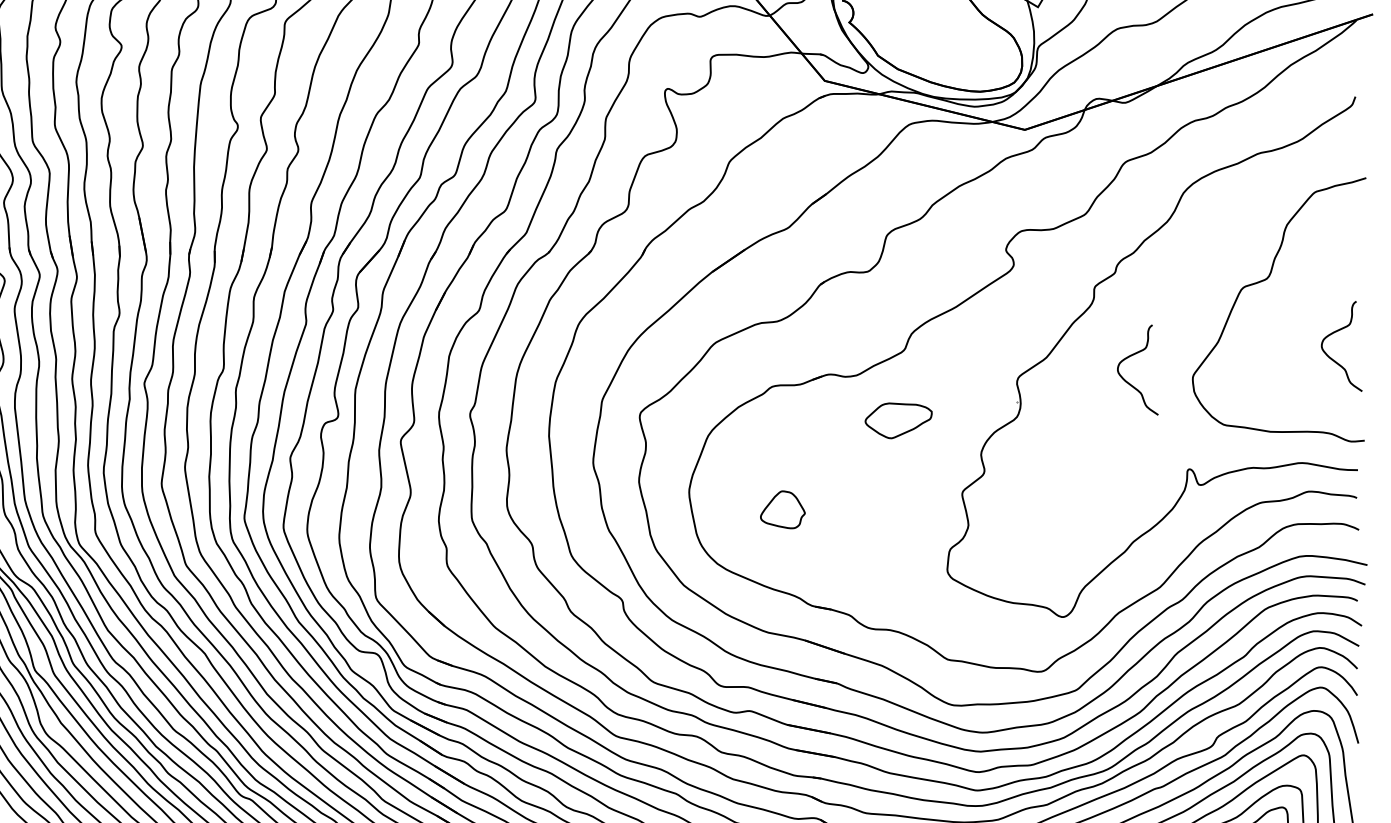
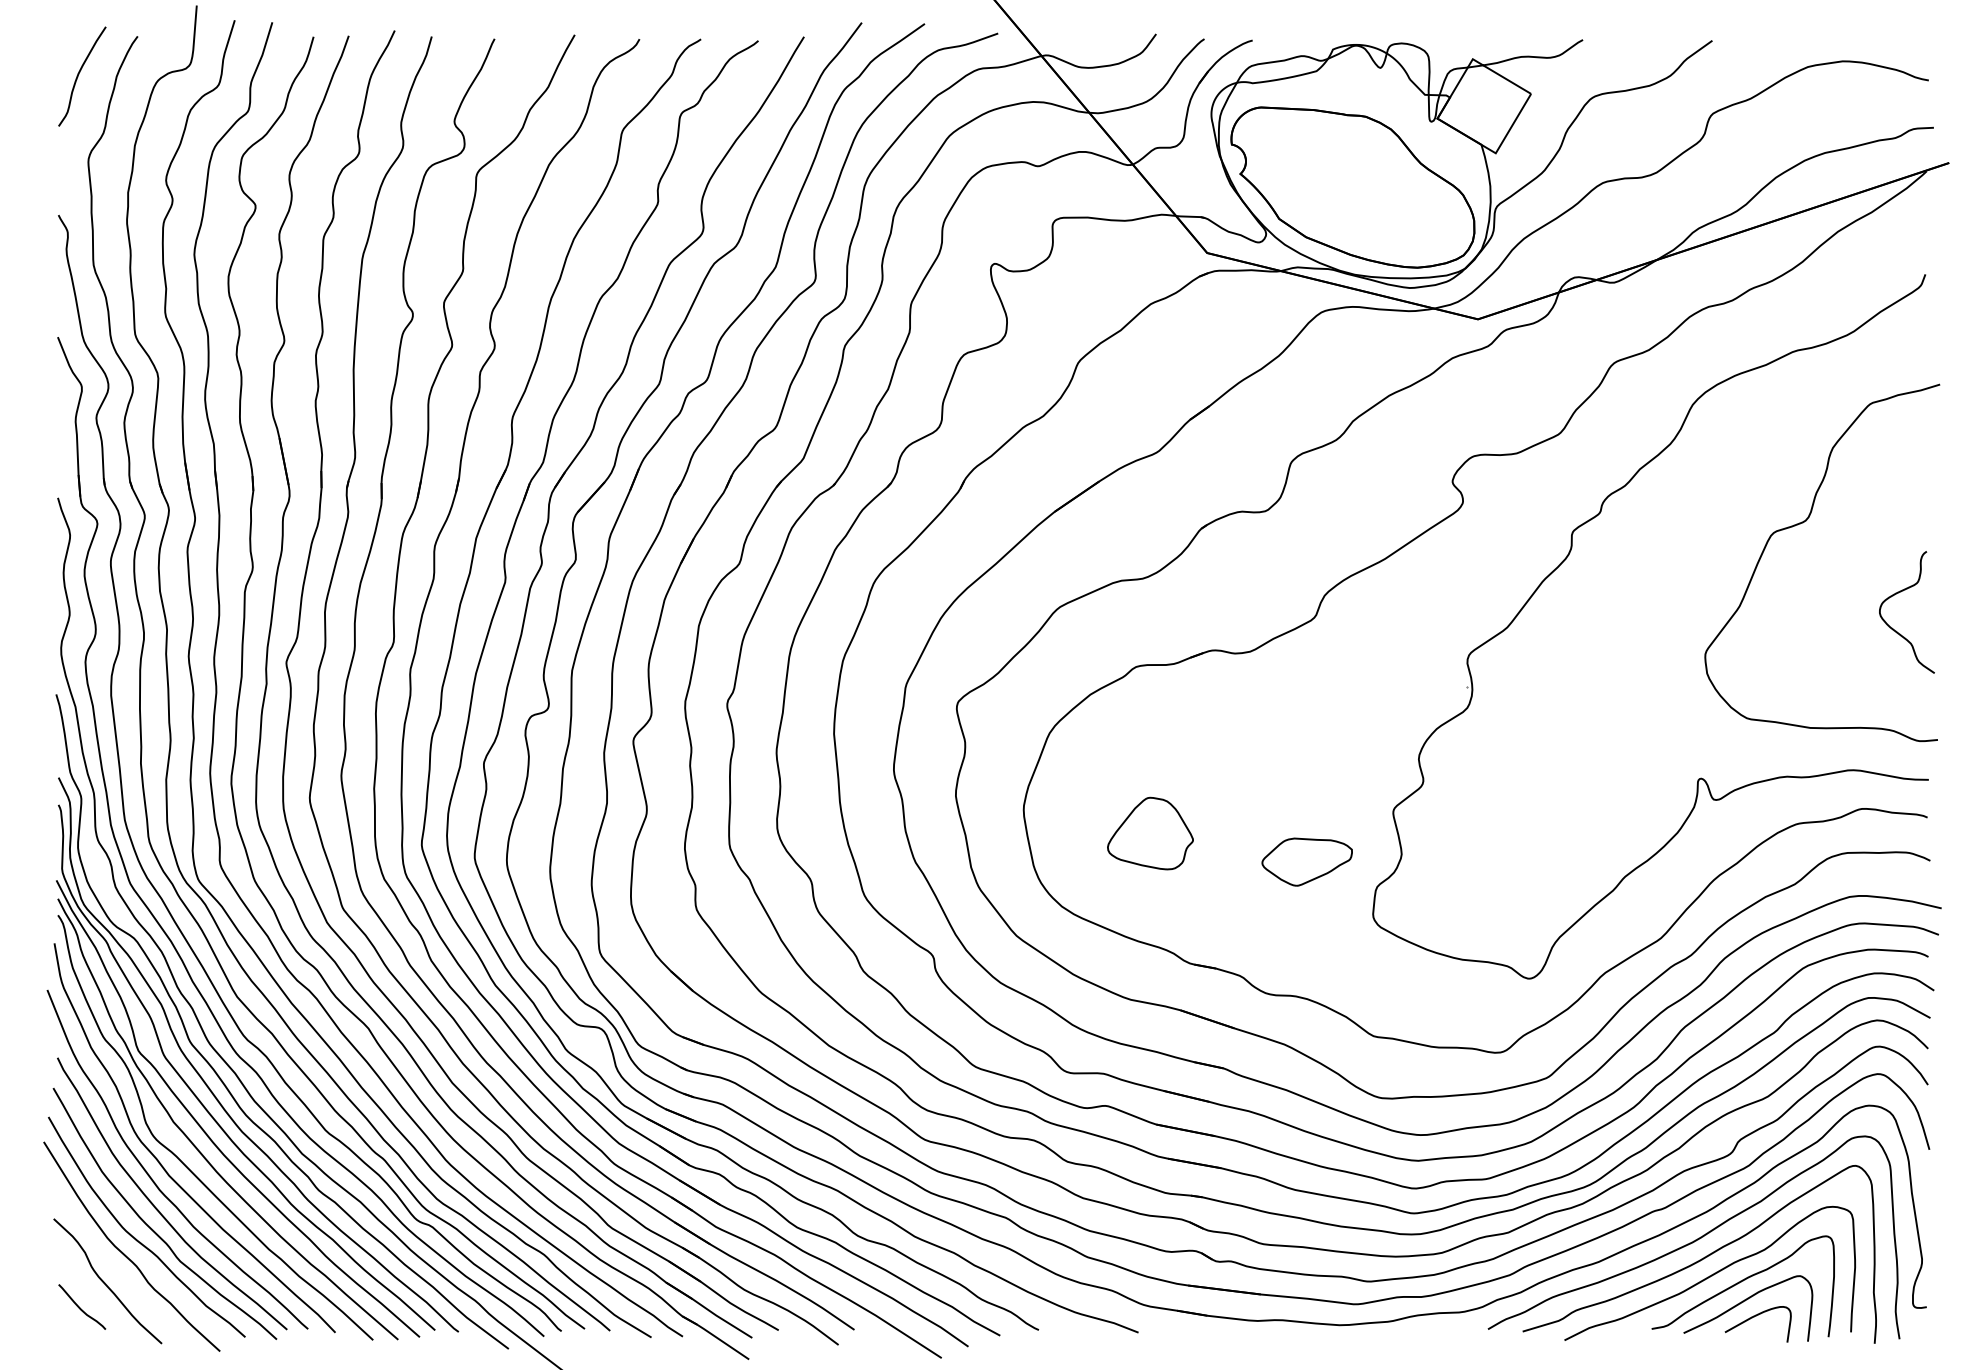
curve: (1127, 381) -> (1616, 659), removed
part: (898, 420) -> (1306, 861), moved
part: (782, 509) -> (1150, 833), size x1.43

